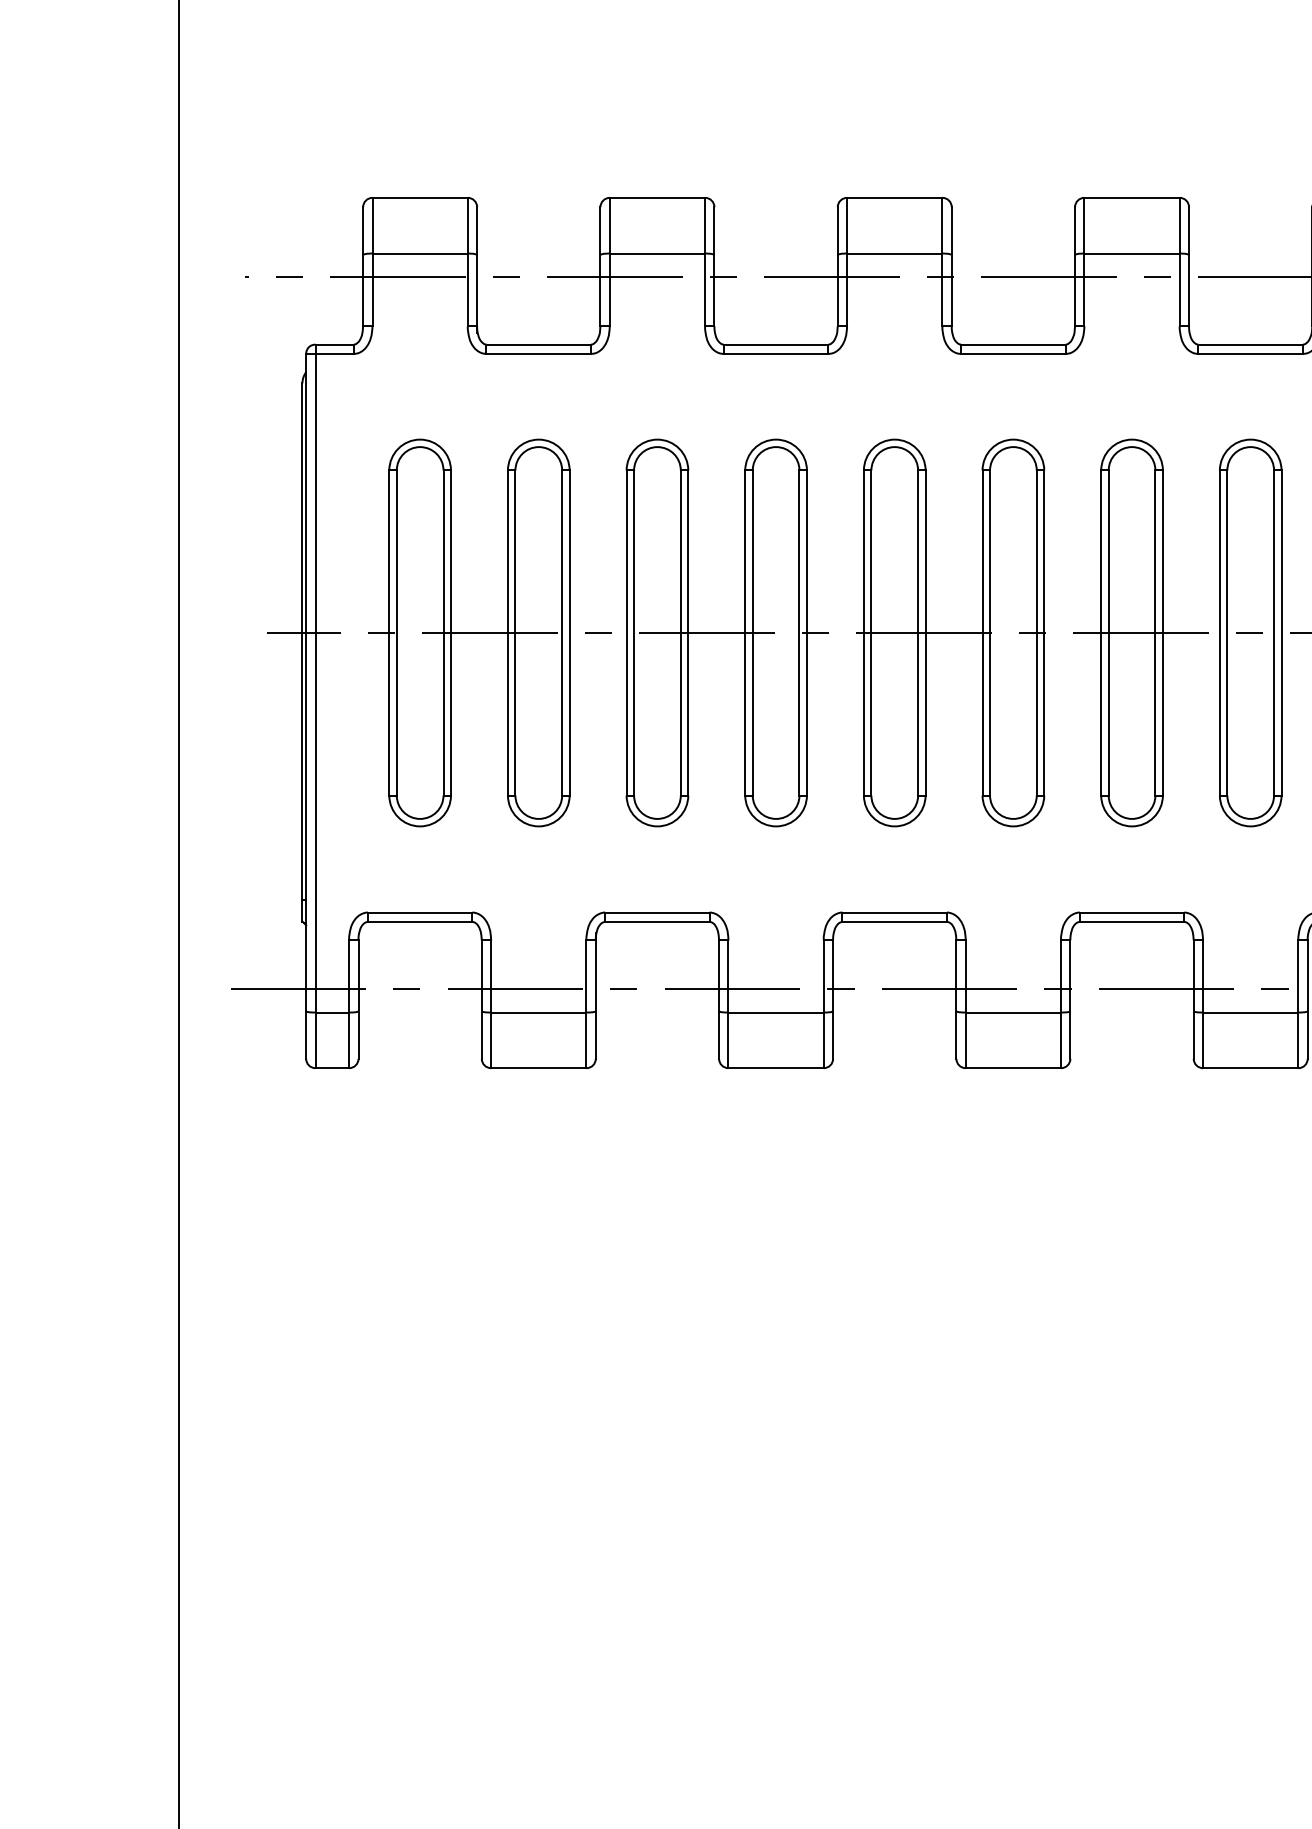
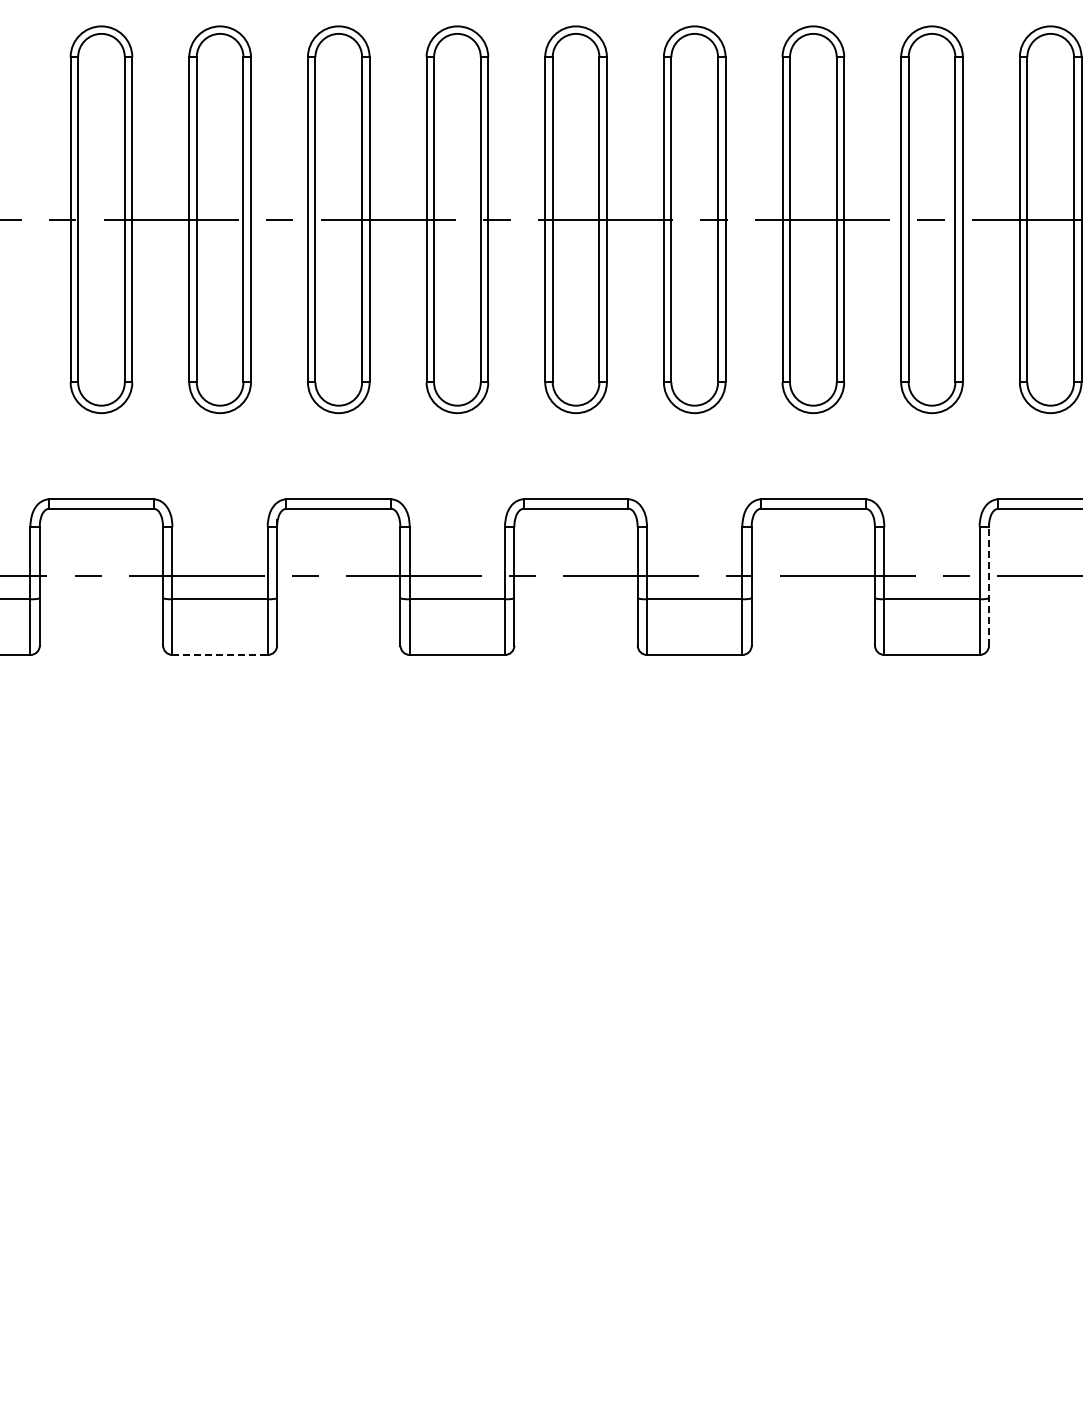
line: (1307, 999) -> (988, 586), solid -> dashed
line: (538, 1068) -> (219, 655), solid -> dashed

